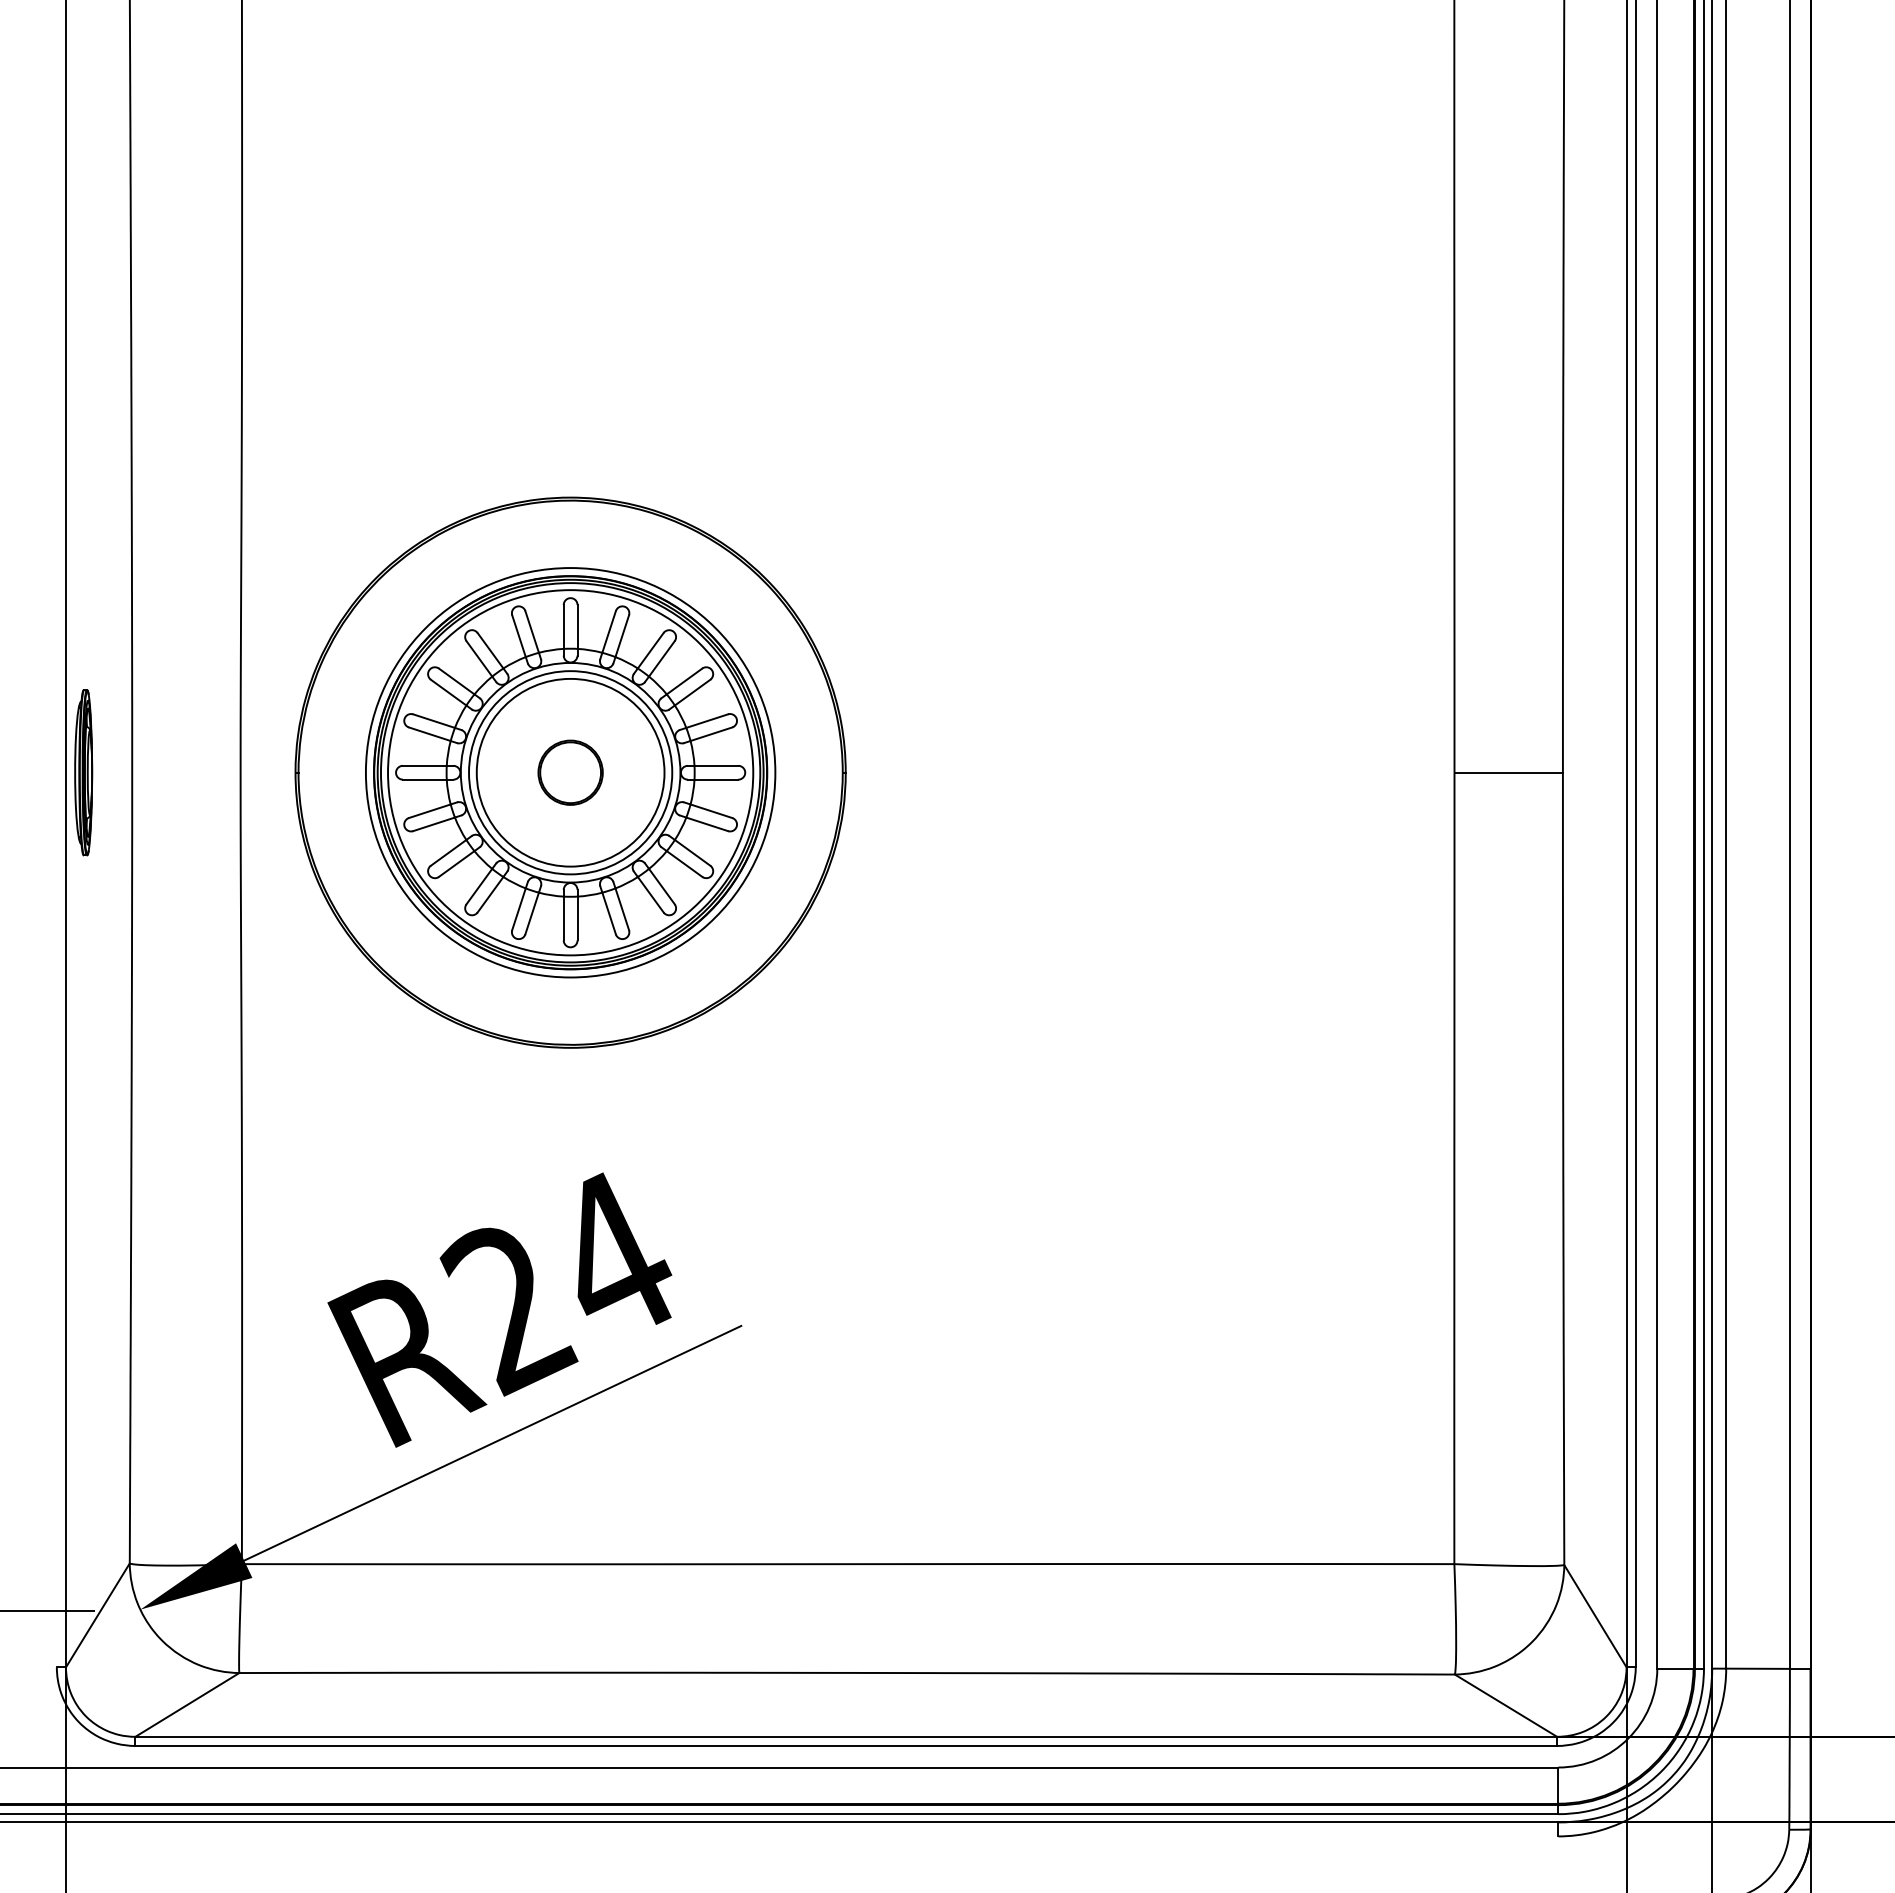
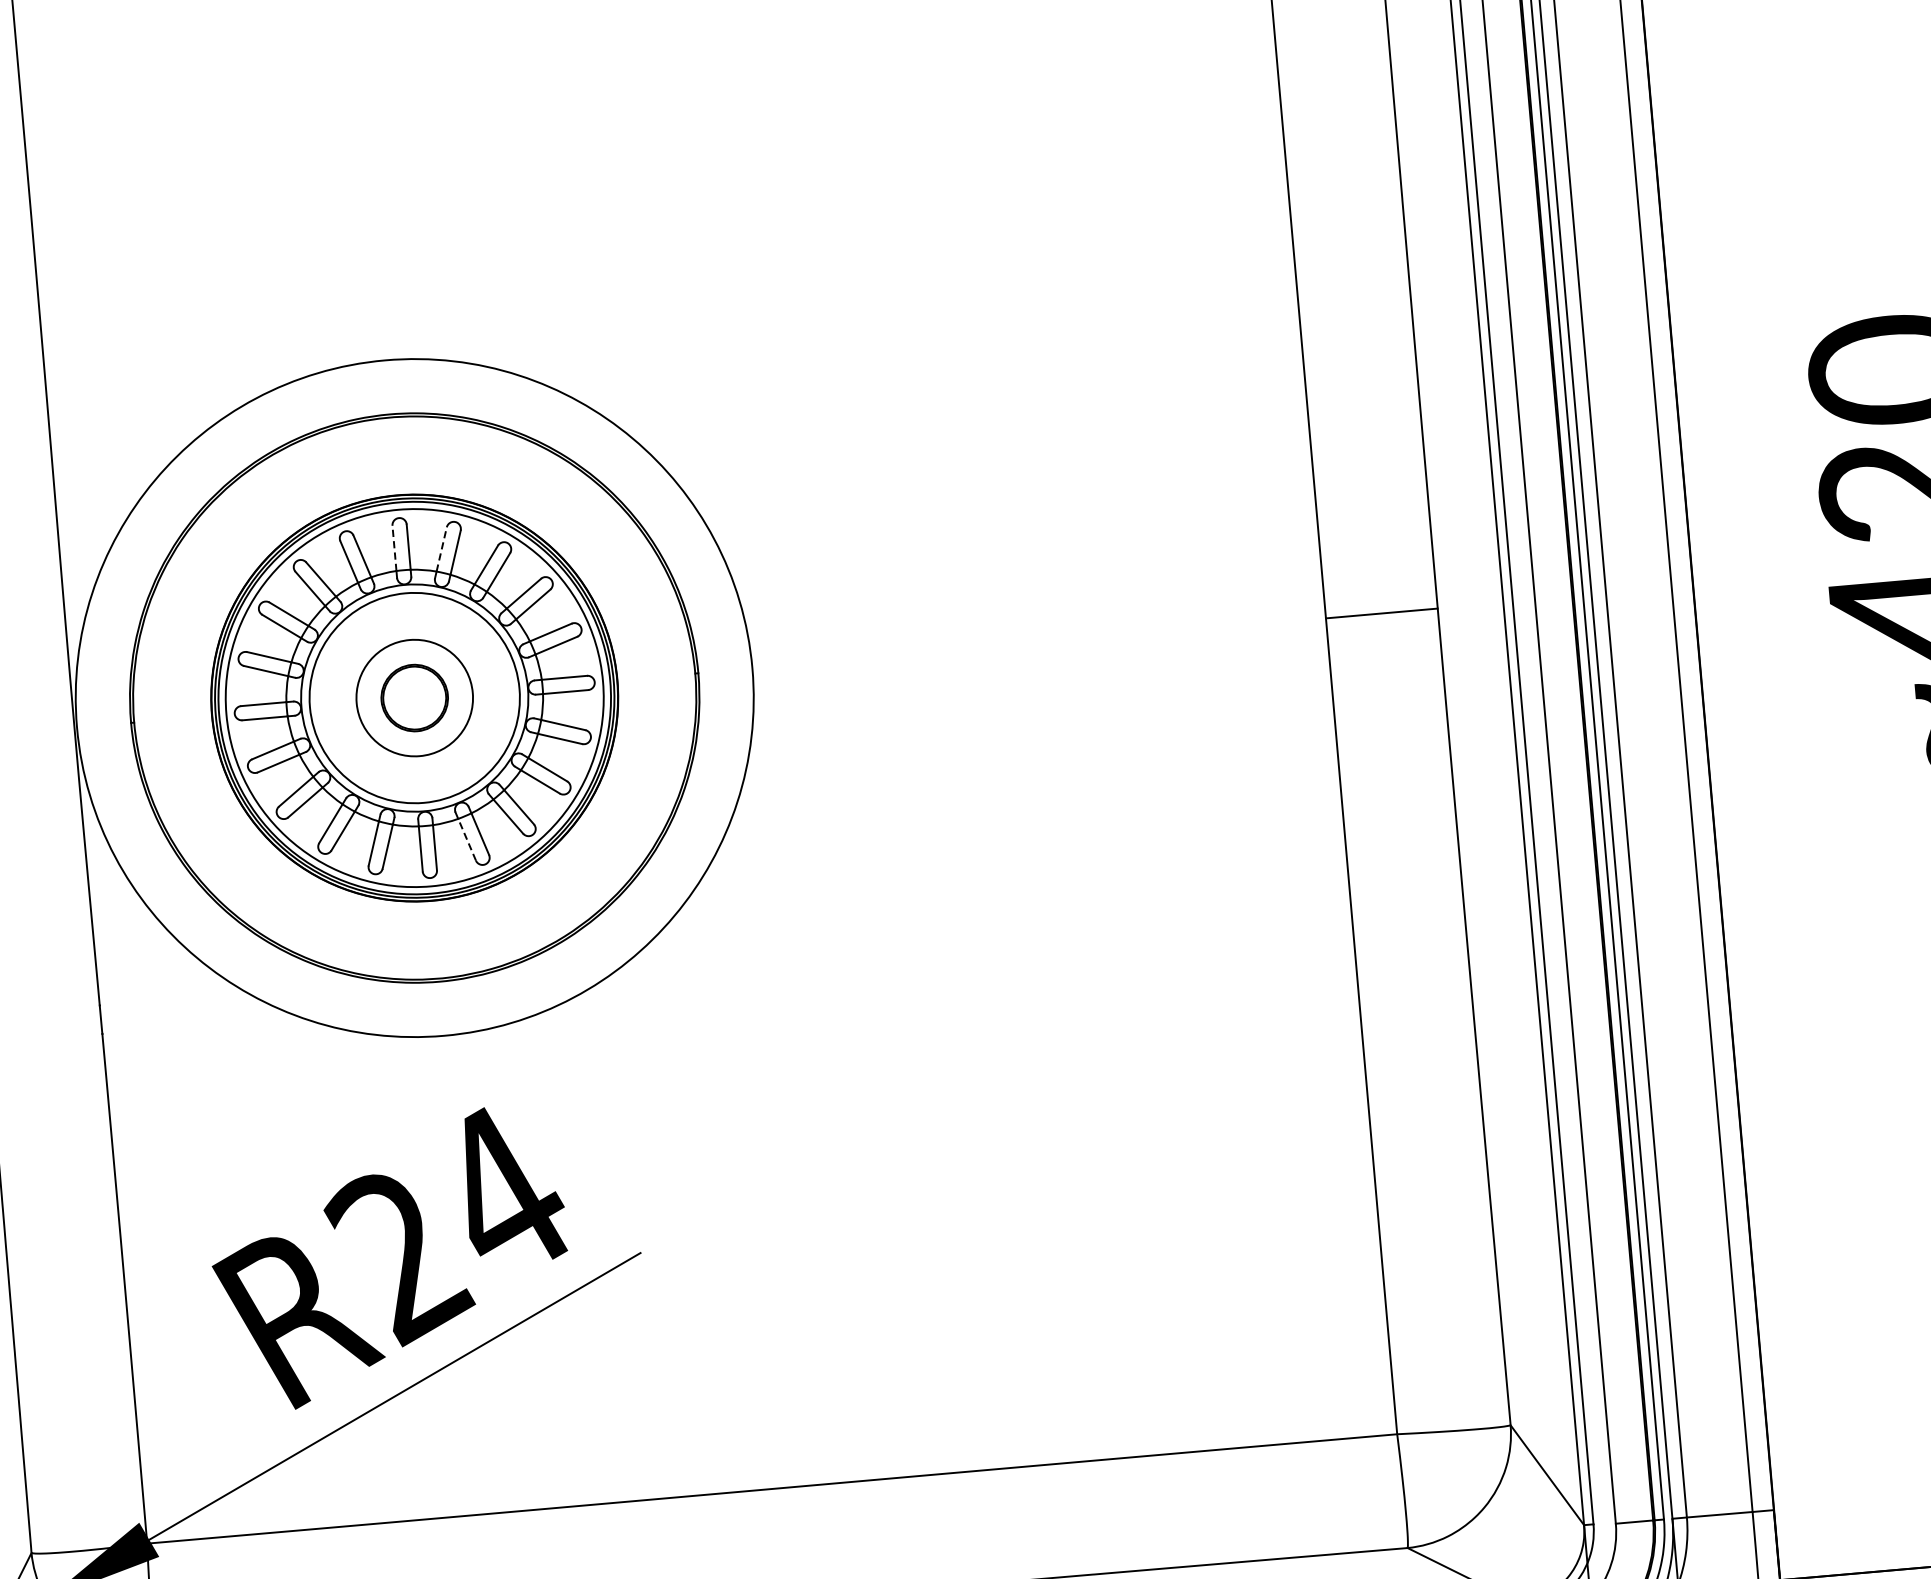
line: (563, 626) -> (394, 547), solid -> dashed
line: (609, 631) -> (442, 548), solid -> dashed
circle: (570, 772) -> (414, 697), size x0.6
circle: (570, 772) -> (414, 697), size x1.6
line: (609, 913) -> (467, 839), solid -> dashed

